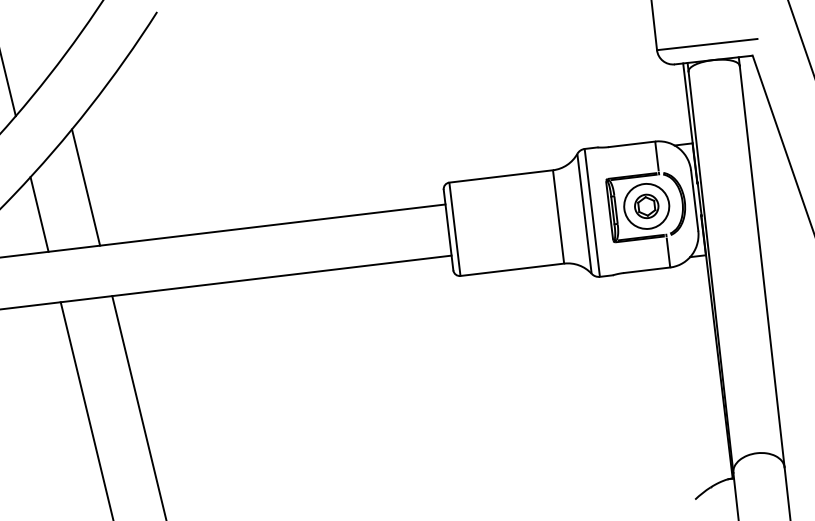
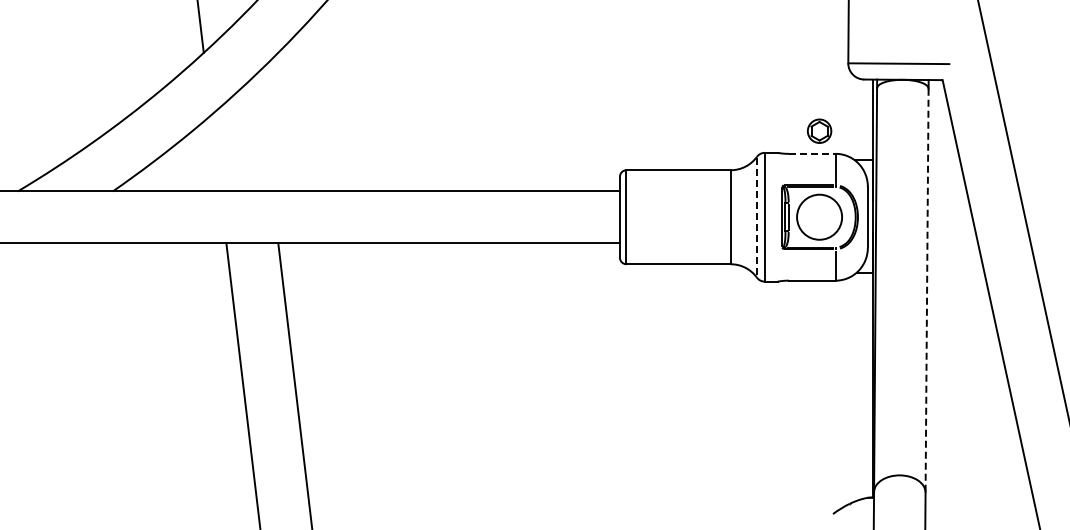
line: (632, 143) -> (812, 153), solid -> dashed
line: (86, 186) -> (265, 131), removed
part: (646, 205) -> (819, 130), moved
line: (39, 214) -> (215, 153), removed
line: (584, 214) -> (756, 217), solid -> dashed
line: (762, 266) -> (927, 290), solid -> dashed

